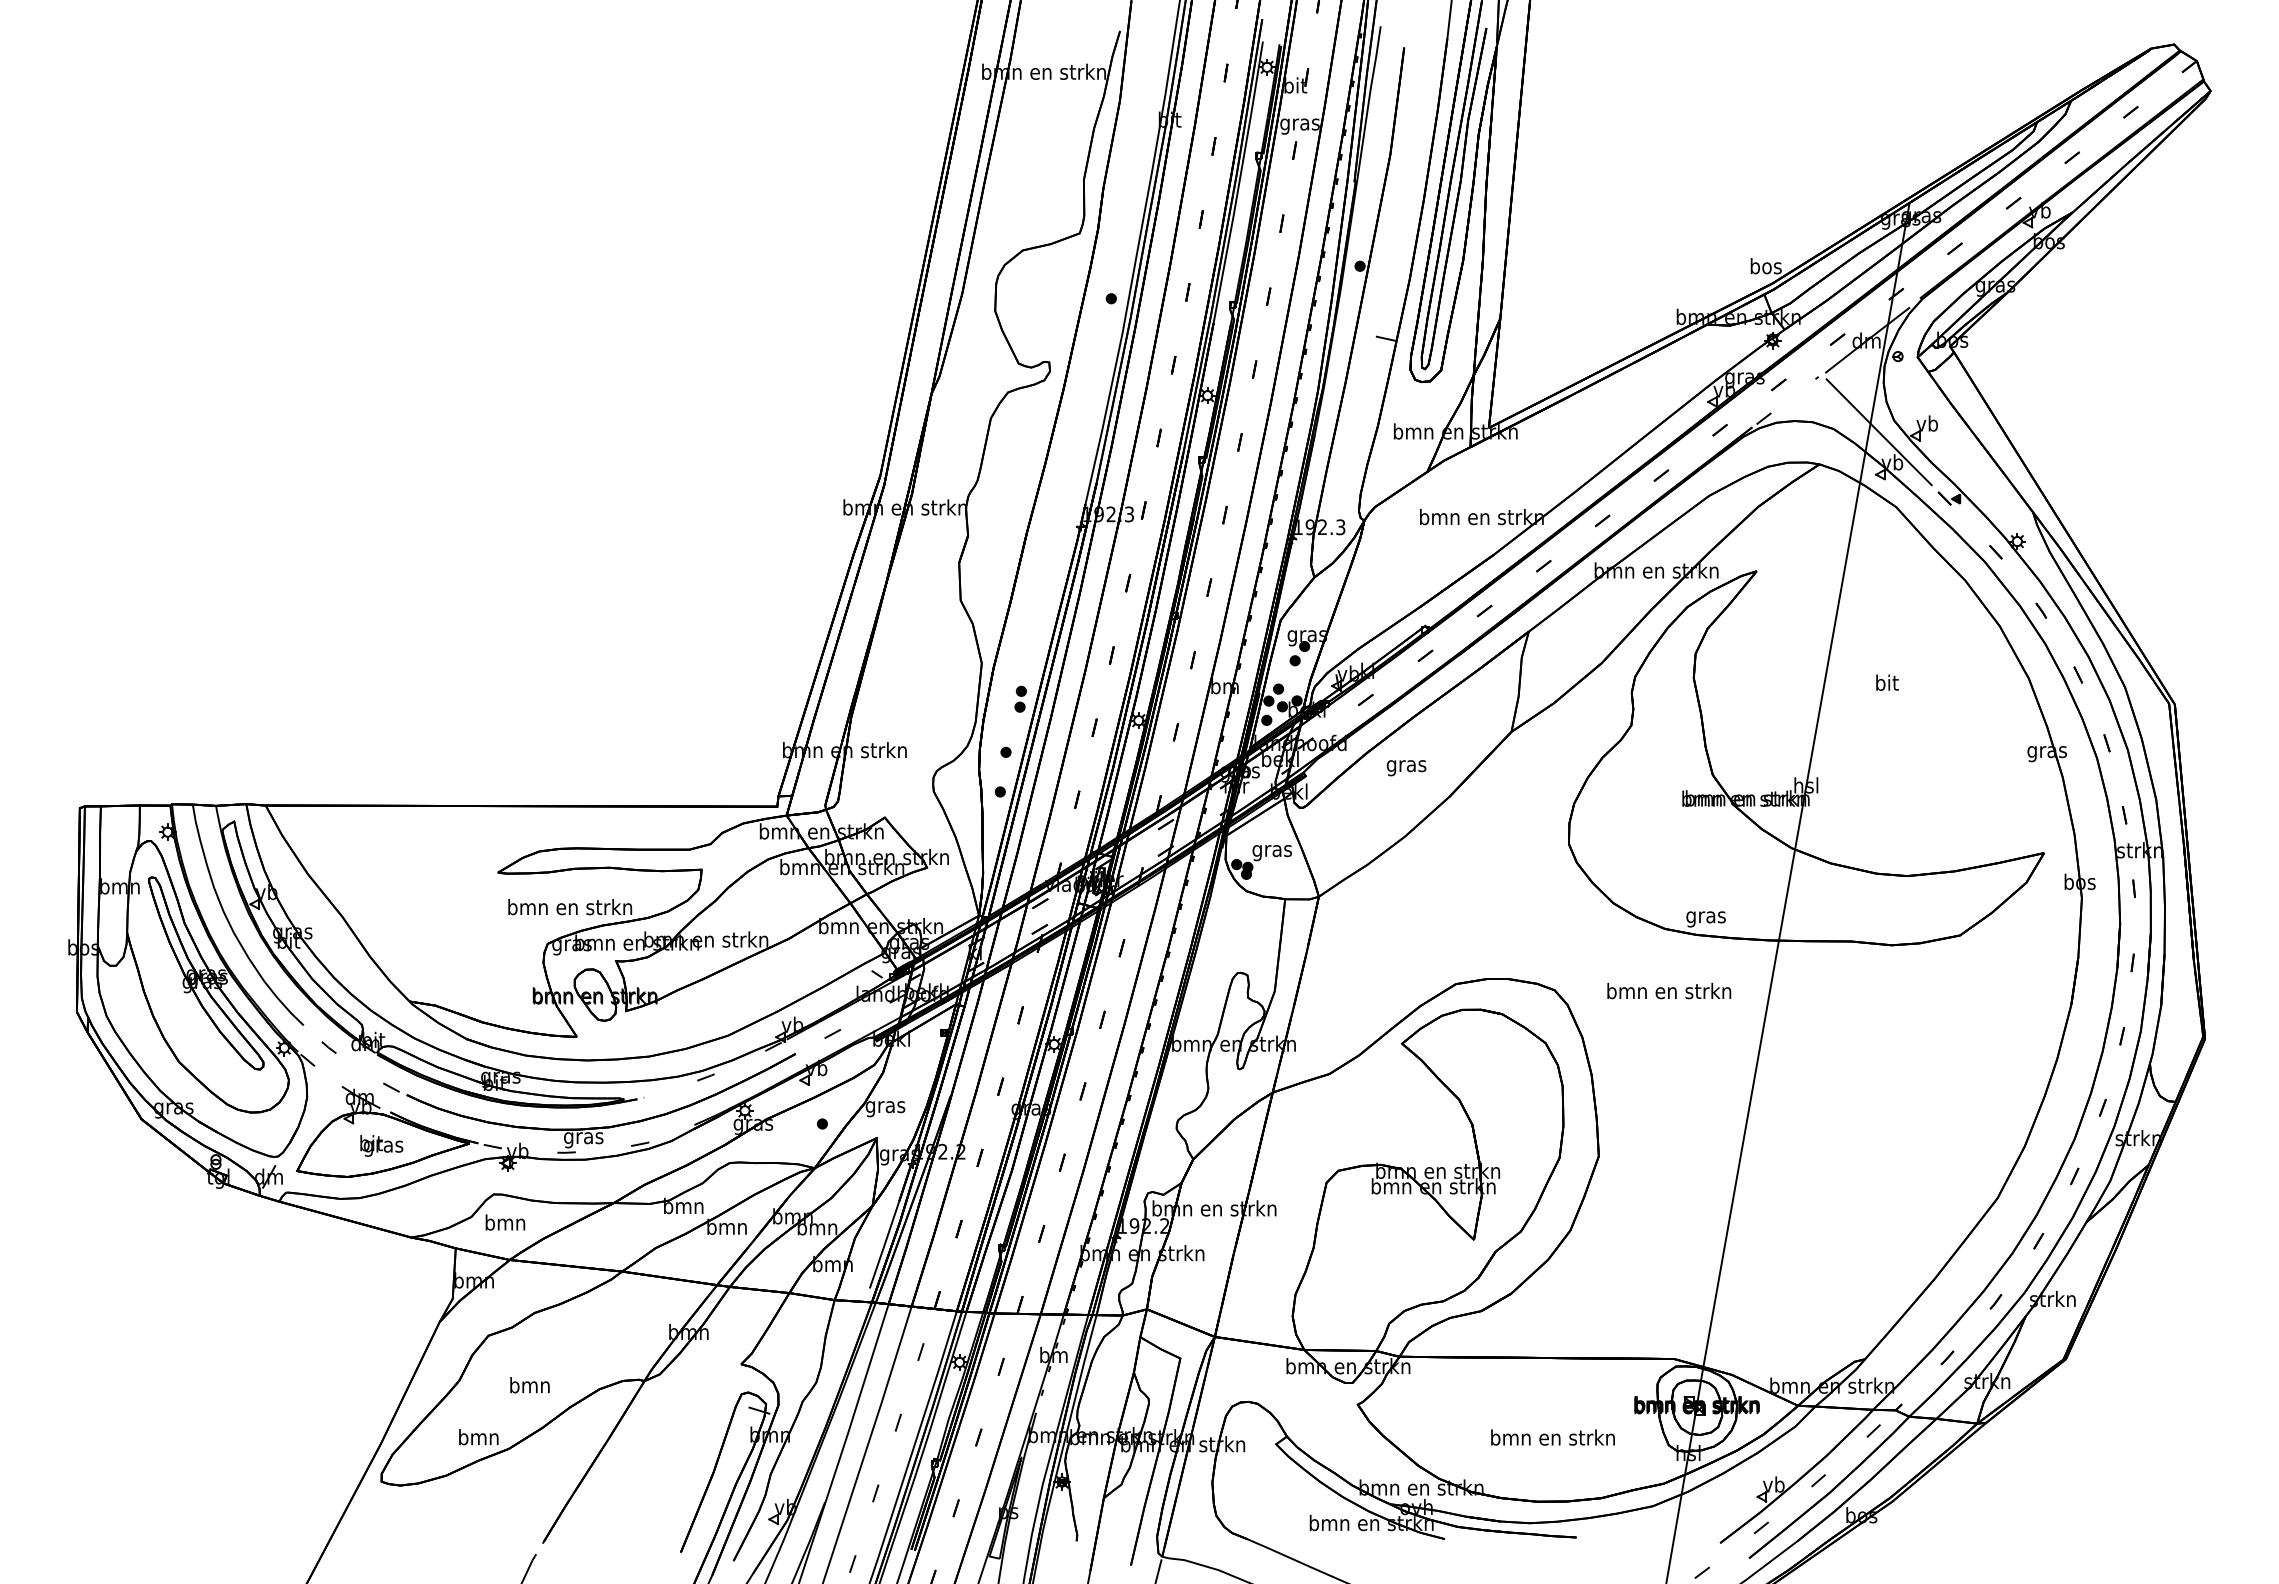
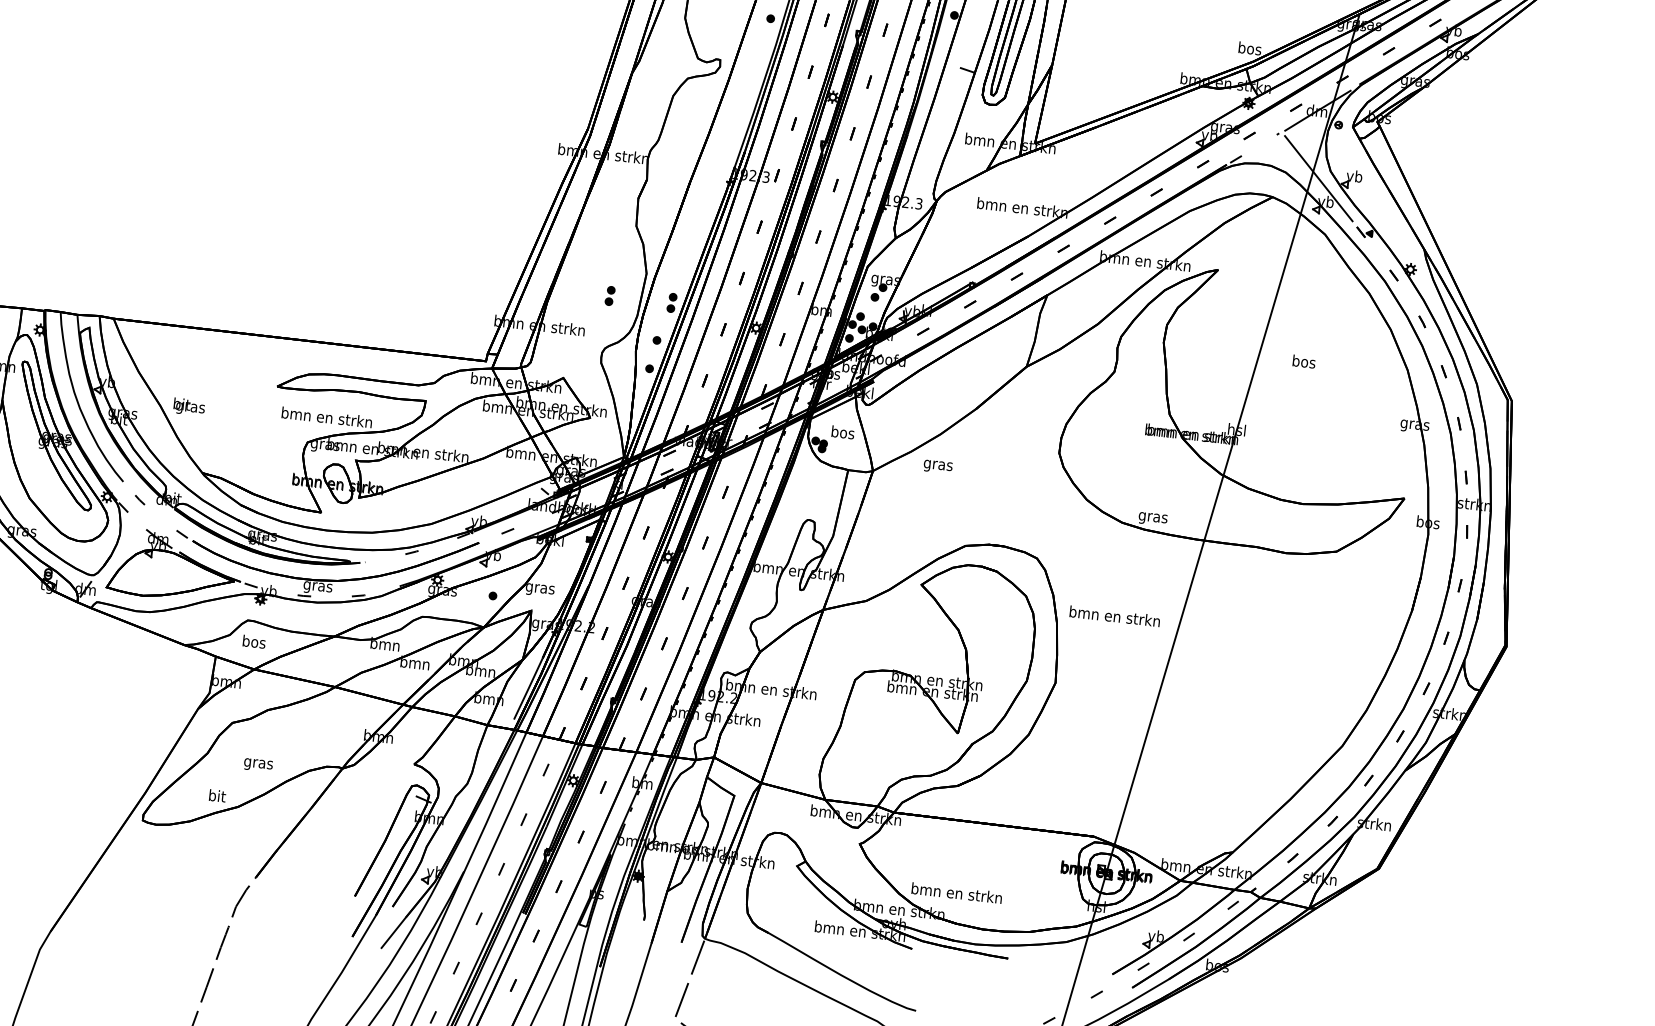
text: (1886, 682) -> (1303, 361), bit -> bos
part: (935, 698) -> (610, 295), added
text: (1406, 768) -> (937, 467), moved
text: (1271, 850) -> (842, 433), gras -> bos
text: (1669, 991) -> (1115, 616), moved
text: (381, 1145) -> (189, 406), moved
text: (505, 1222) -> (254, 641), bmn -> bos
text: (529, 1387) -> (258, 763), bmn -> gras
text: (478, 1437) -> (216, 796), bmn -> bit
text: (1552, 1437) -> (956, 893), moved

